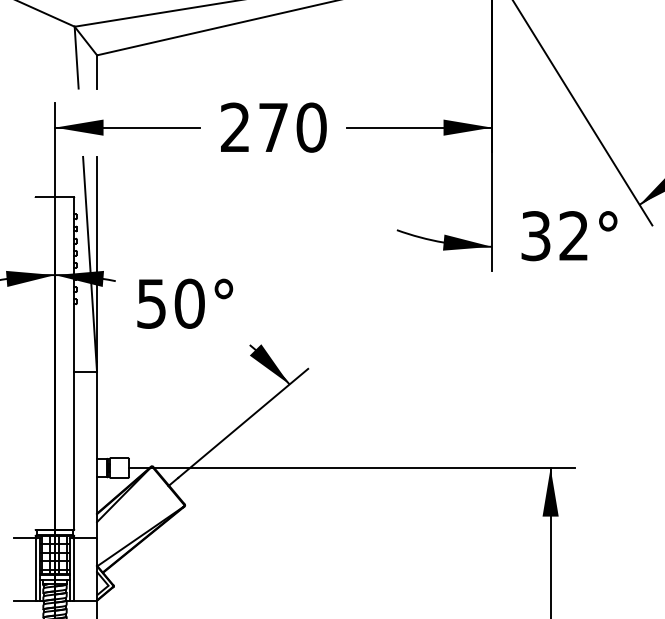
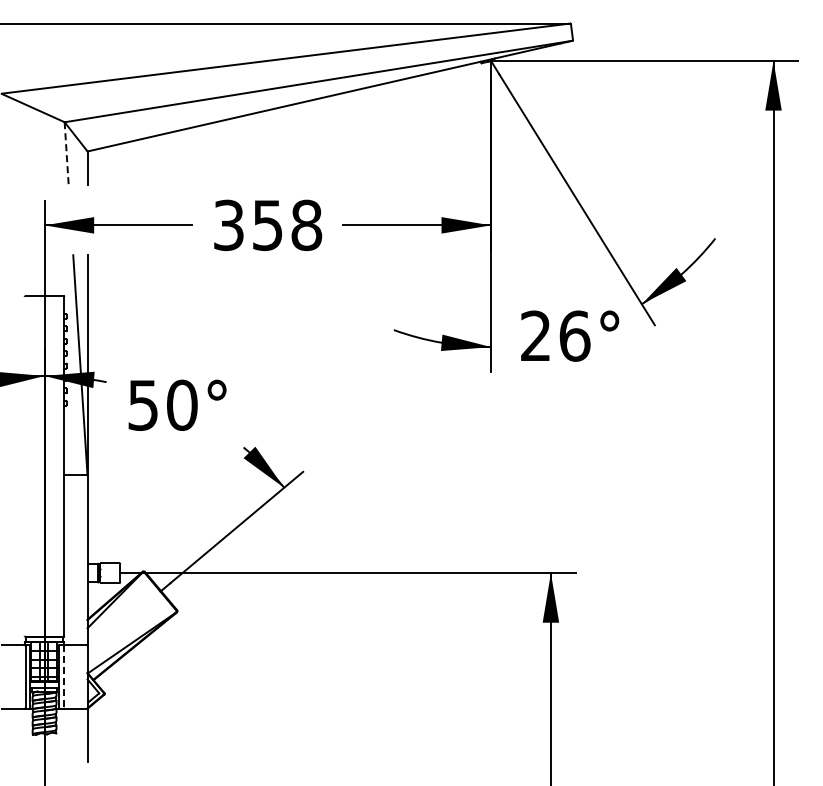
line: (76, 57) -> (66, 153), solid -> dashed
text: (274, 127) -> (268, 225), 270 -> 358
text: (555, 235) -> (555, 335), 32° -> 26°
line: (73, 570) -> (63, 677), solid -> dashed

